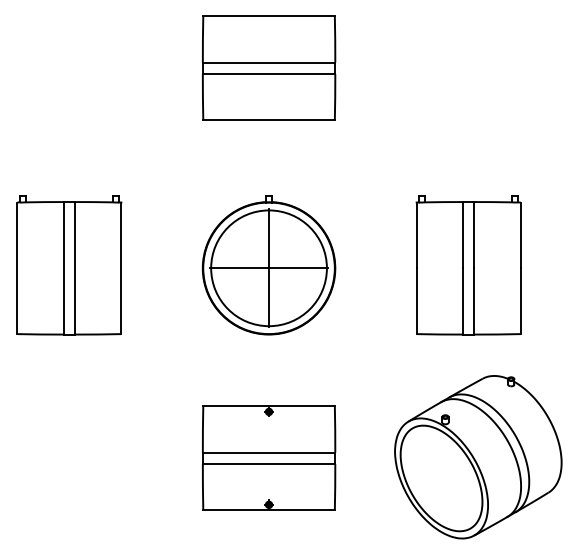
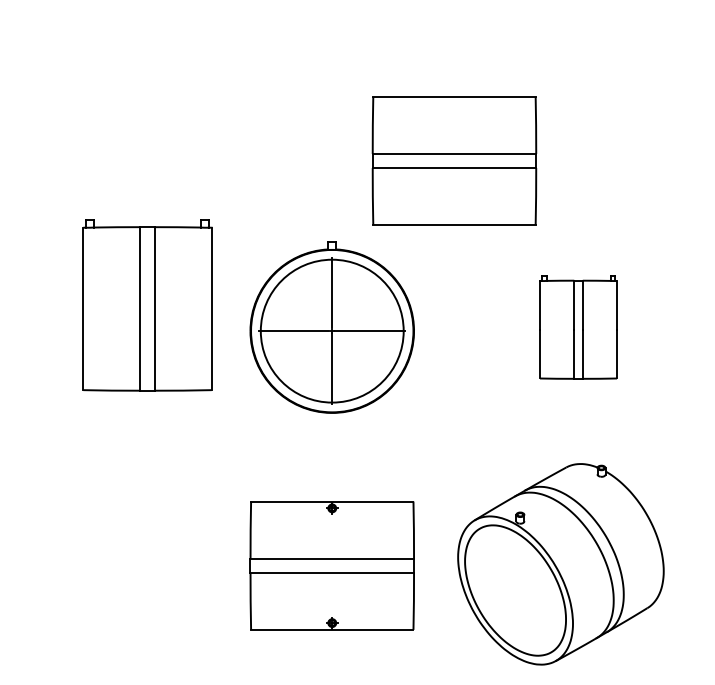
part: (269, 67) -> (455, 159), moved
part: (69, 265) -> (147, 305), moved
part: (468, 265) -> (578, 327), size x0.6
part: (478, 457) -> (561, 564), moved

